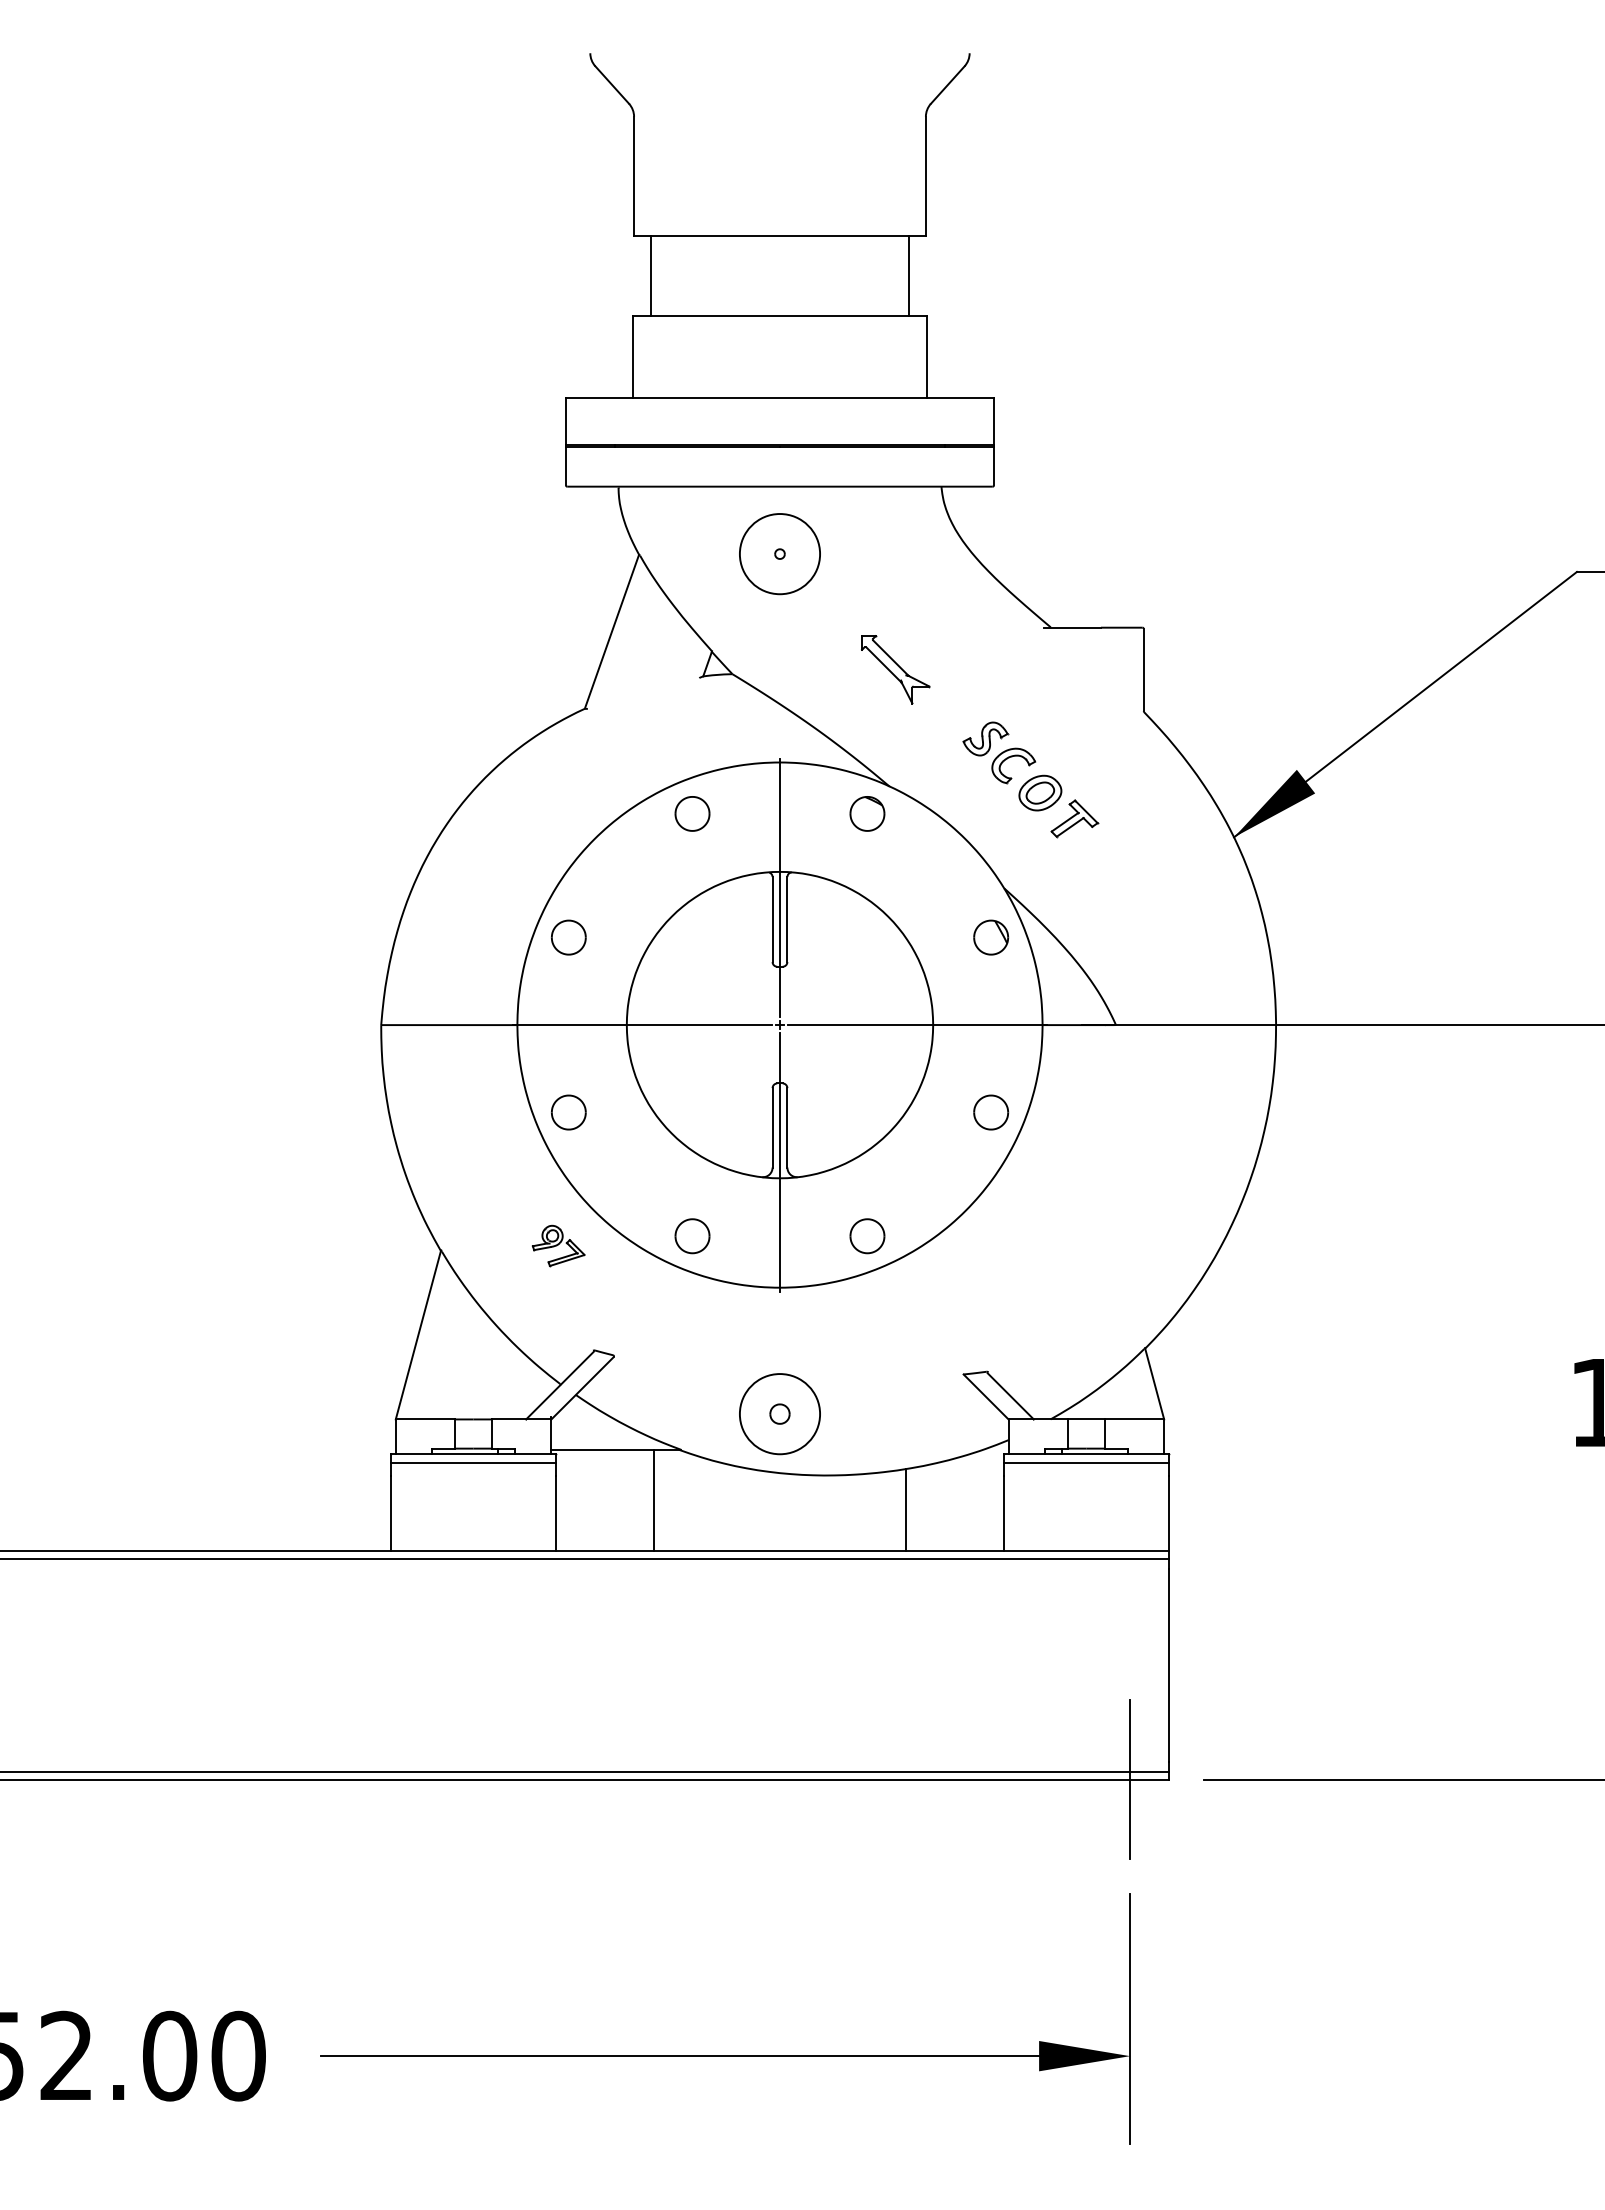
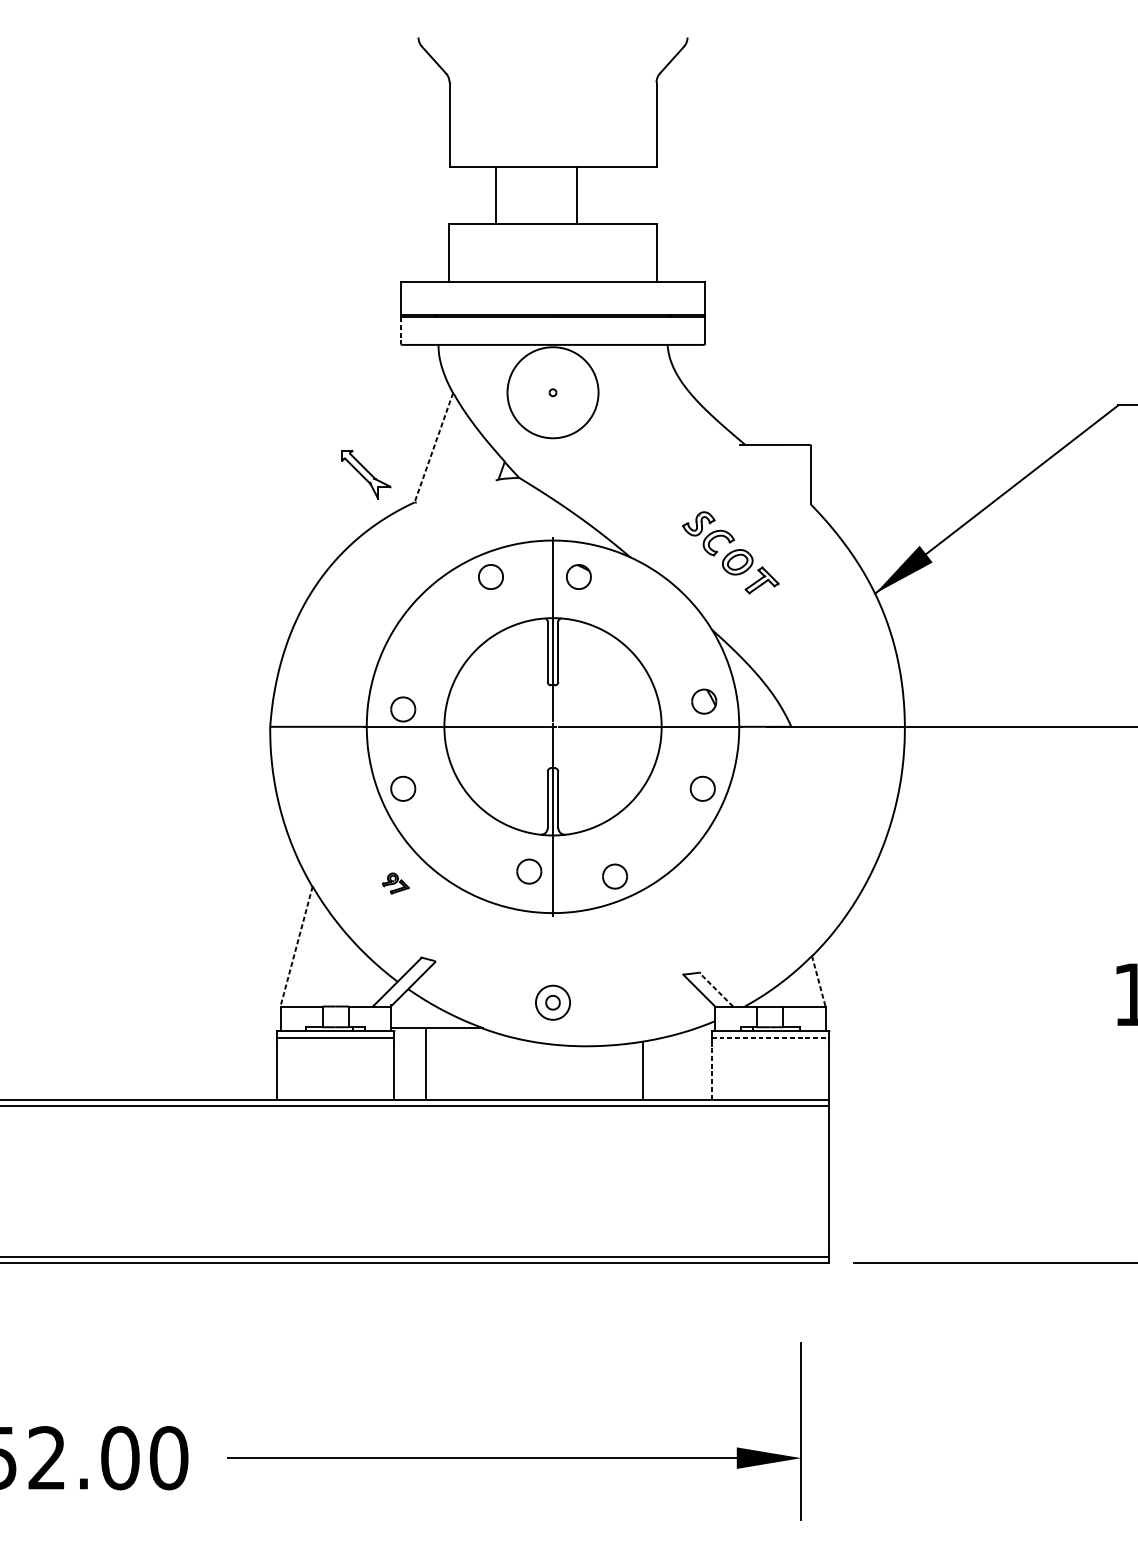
line: (651, 275) -> (496, 195), moved
line: (908, 275) -> (576, 195), moved
line: (566, 466) -> (401, 330), solid -> dashed
circle: (779, 554) -> (552, 393), size x1.6
line: (611, 631) -> (433, 447), solid -> dashed
part: (895, 669) -> (366, 474), moved
part: (867, 813) -> (578, 576), moved
part: (568, 937) -> (403, 709), moved
part: (991, 937) -> (704, 701), moved
part: (692, 1236) -> (529, 871), moved
part: (558, 1245) -> (395, 883), size x0.7
line: (418, 1335) -> (296, 946), solid -> dashed
line: (1154, 1383) -> (818, 981), solid -> dashed
line: (1010, 1396) -> (716, 990), solid -> dashed
circle: (779, 1414) -> (552, 1003), size x0.6
line: (1086, 1463) -> (770, 1037), solid -> dashed
line: (653, 1499) -> (425, 1063), moved
line: (1003, 1513) -> (711, 1073), solid -> dashed
line: (1130, 1779) -> (801, 1261), removed

